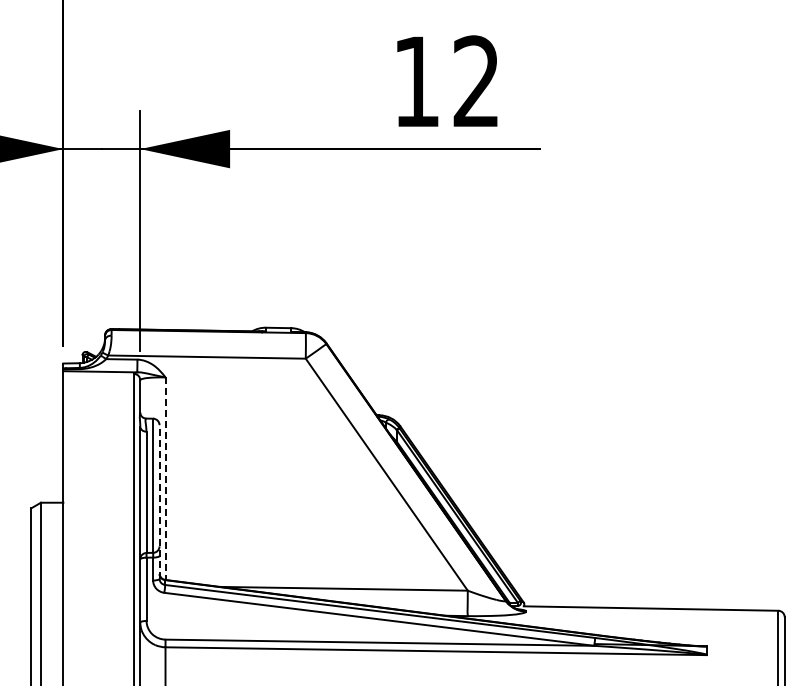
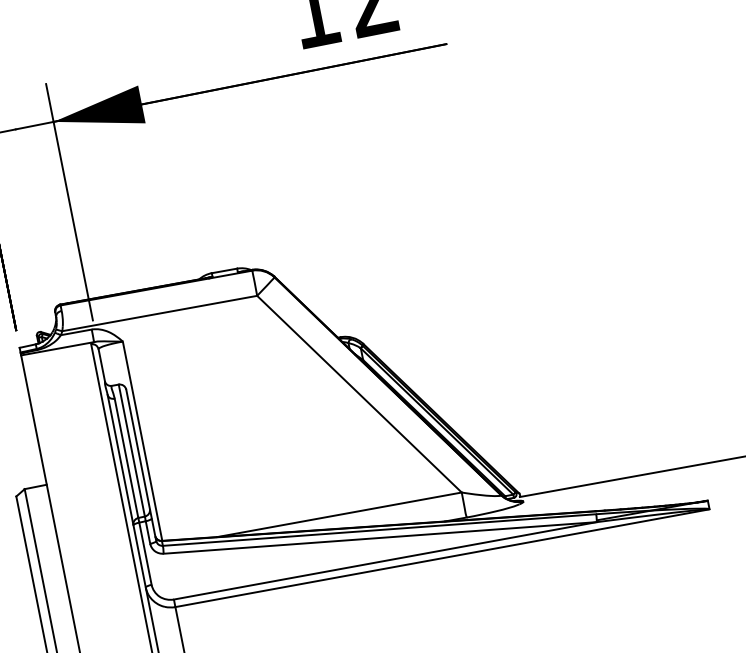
line: (165, 479) -> (142, 442), dashed -> solid
line: (159, 502) -> (141, 465), dashed -> solid

